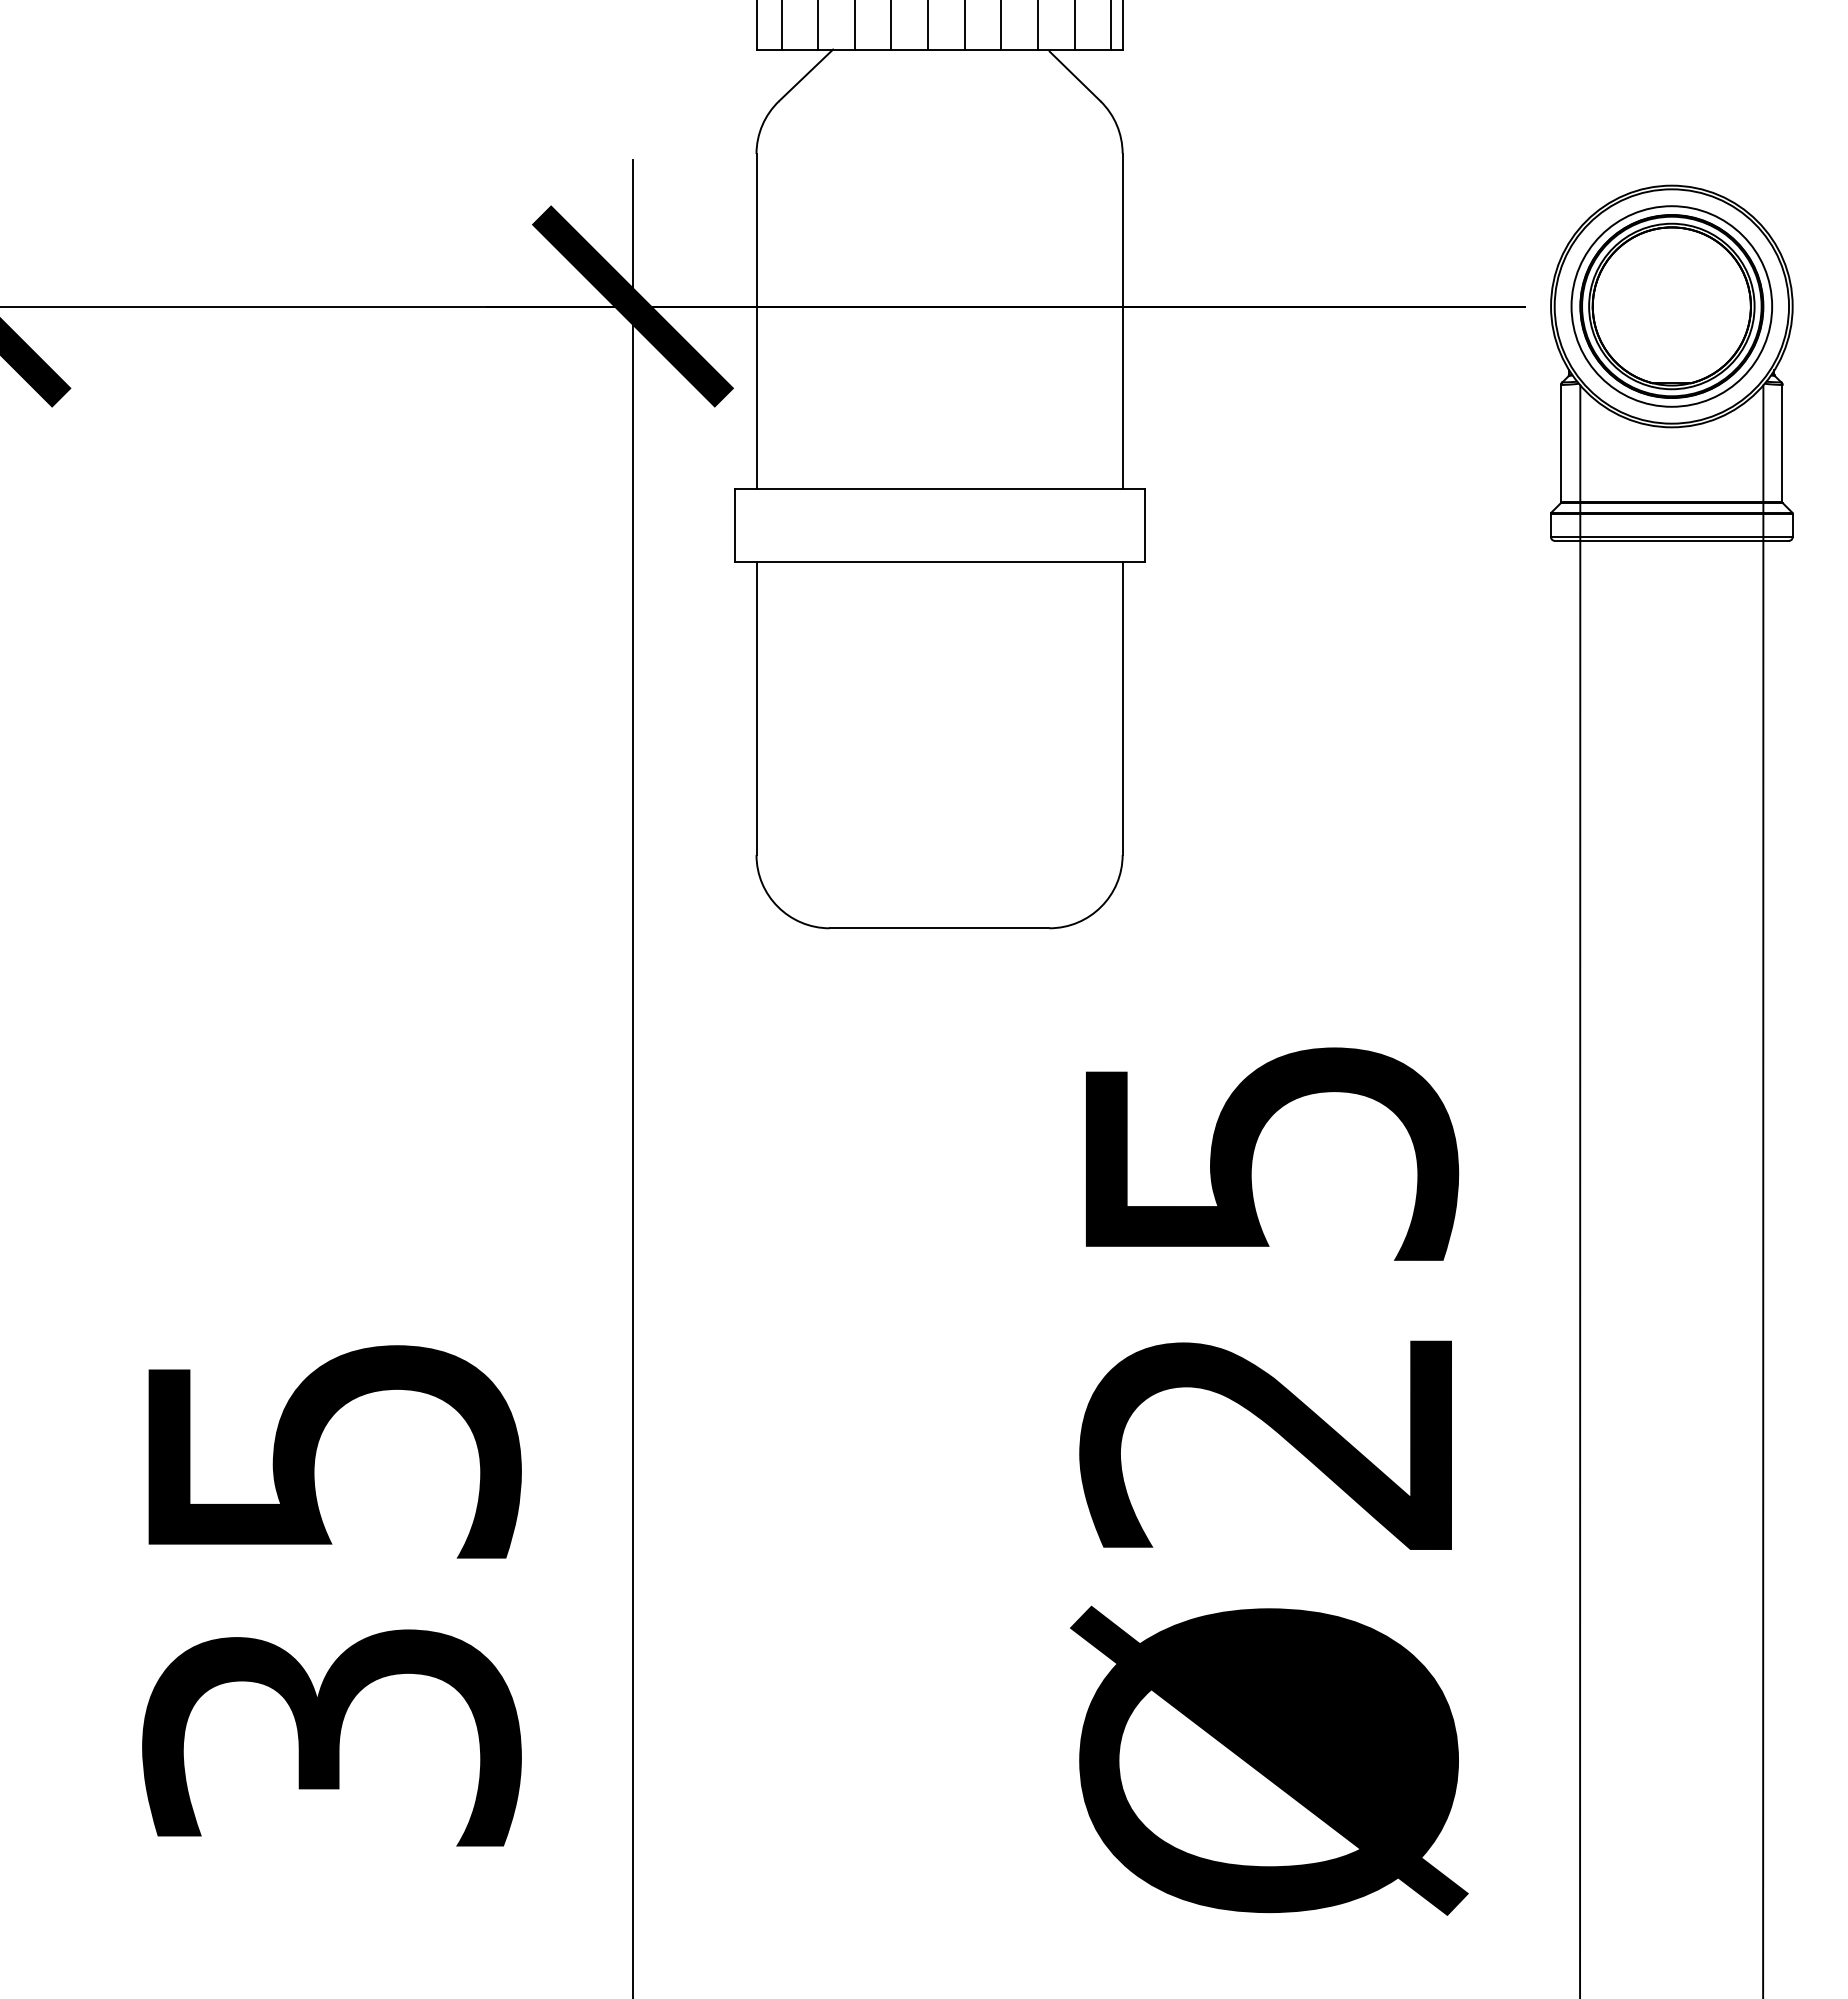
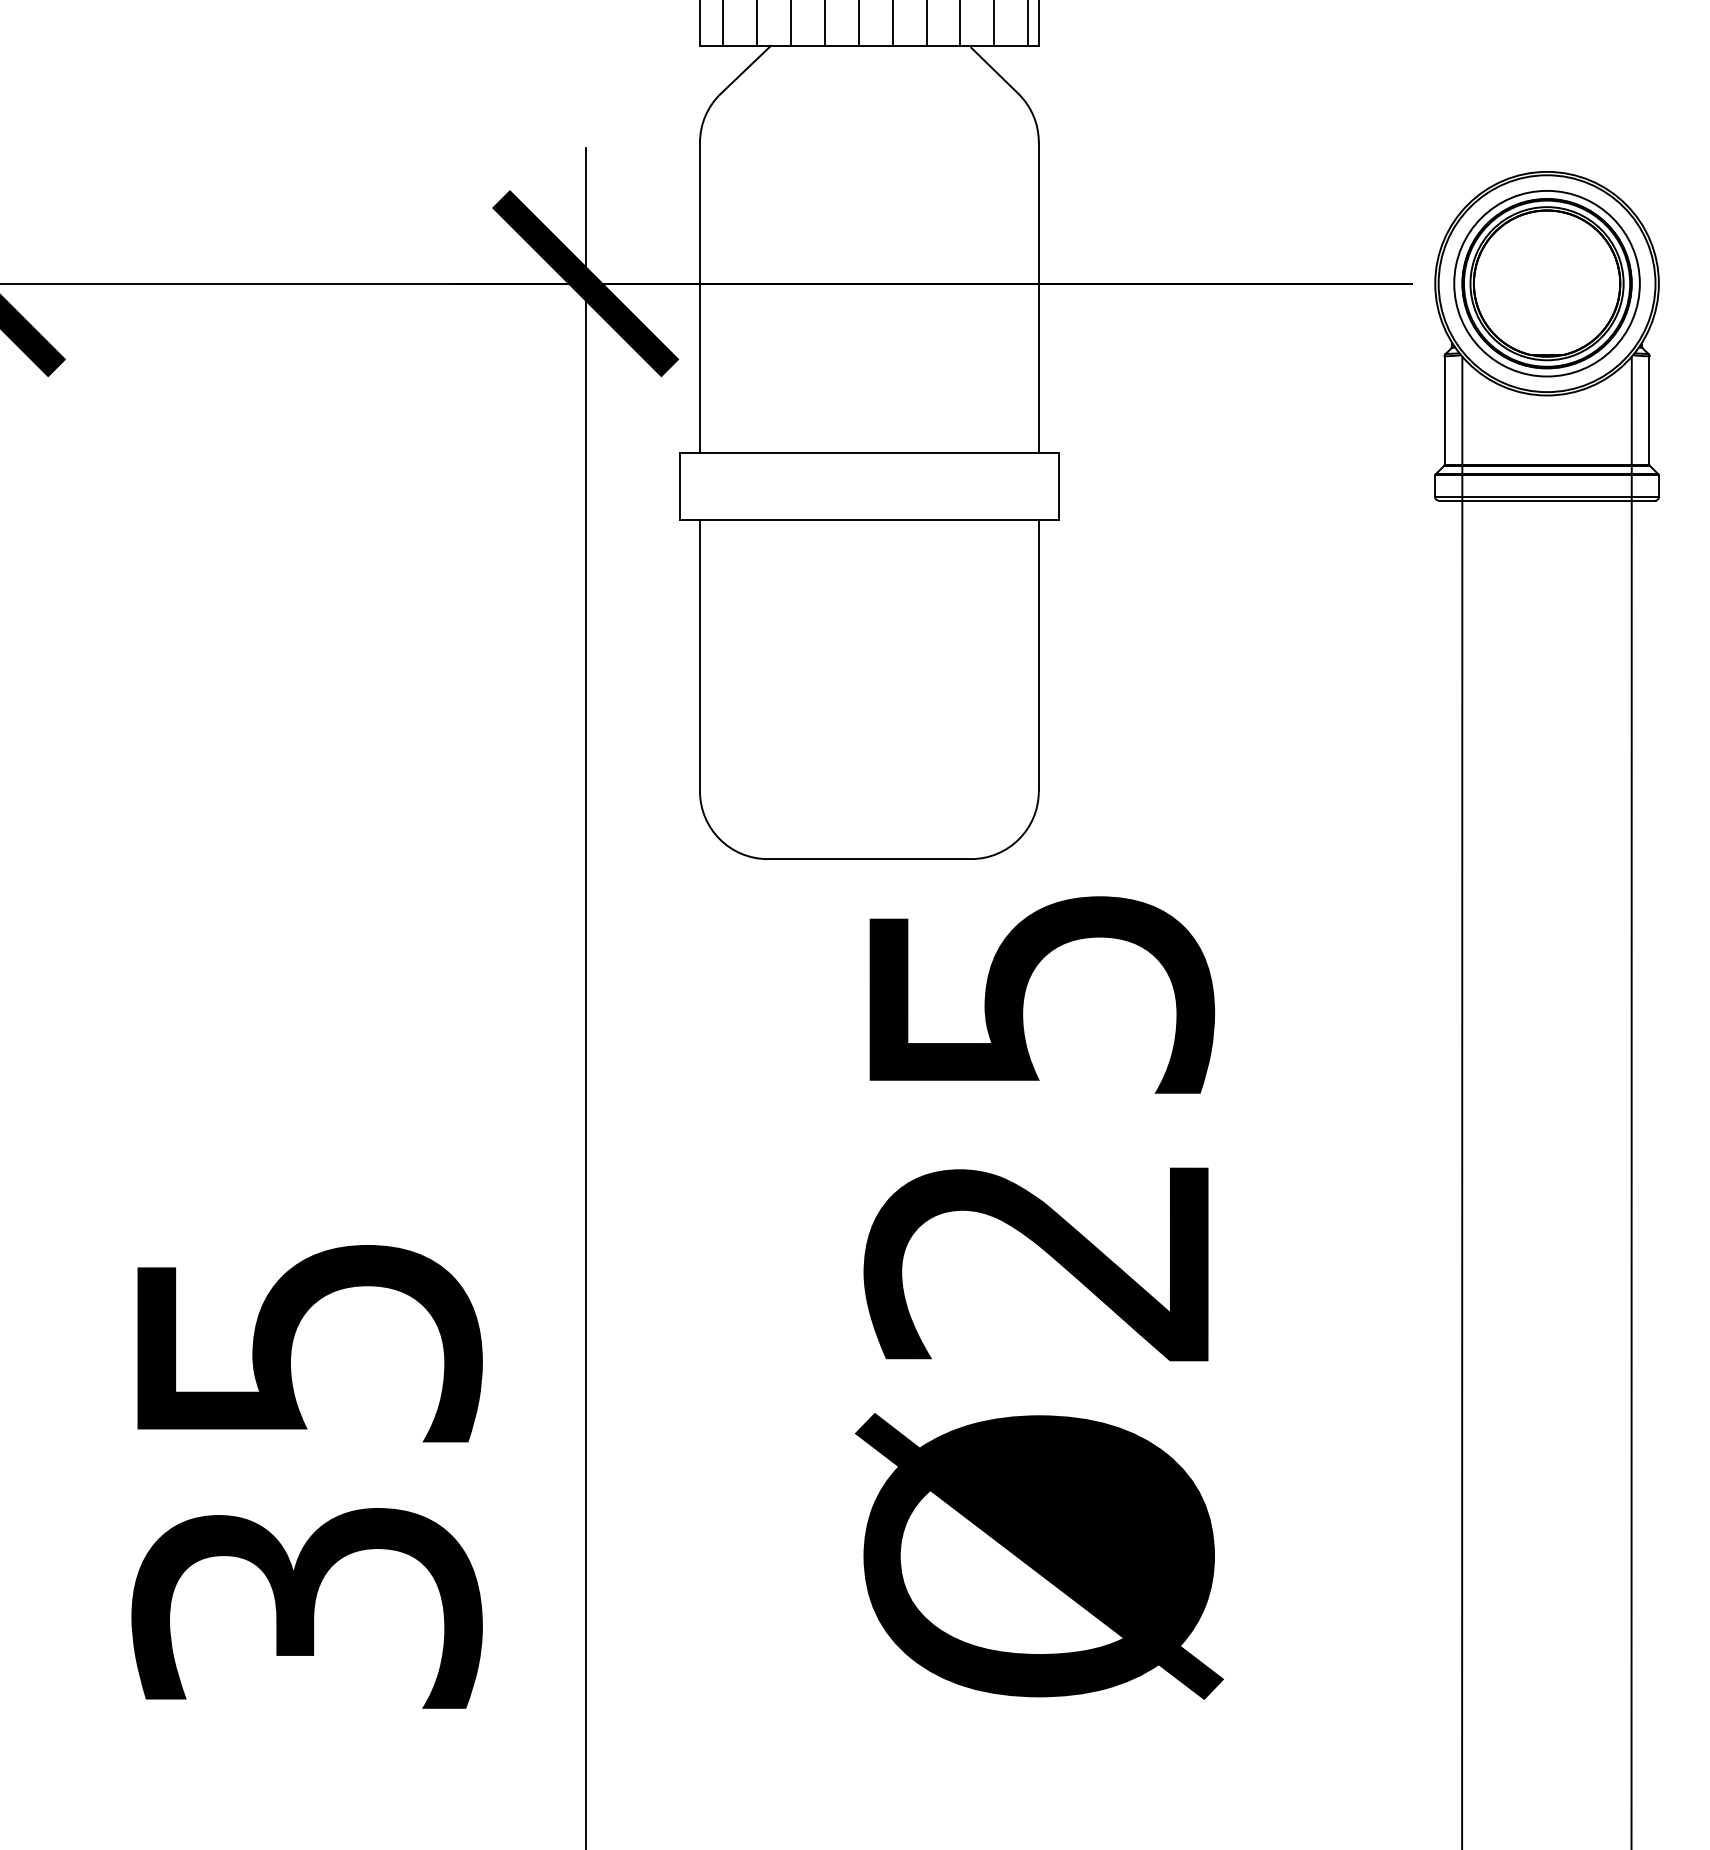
text: (1269, 1481) -> (1039, 1297), moved

